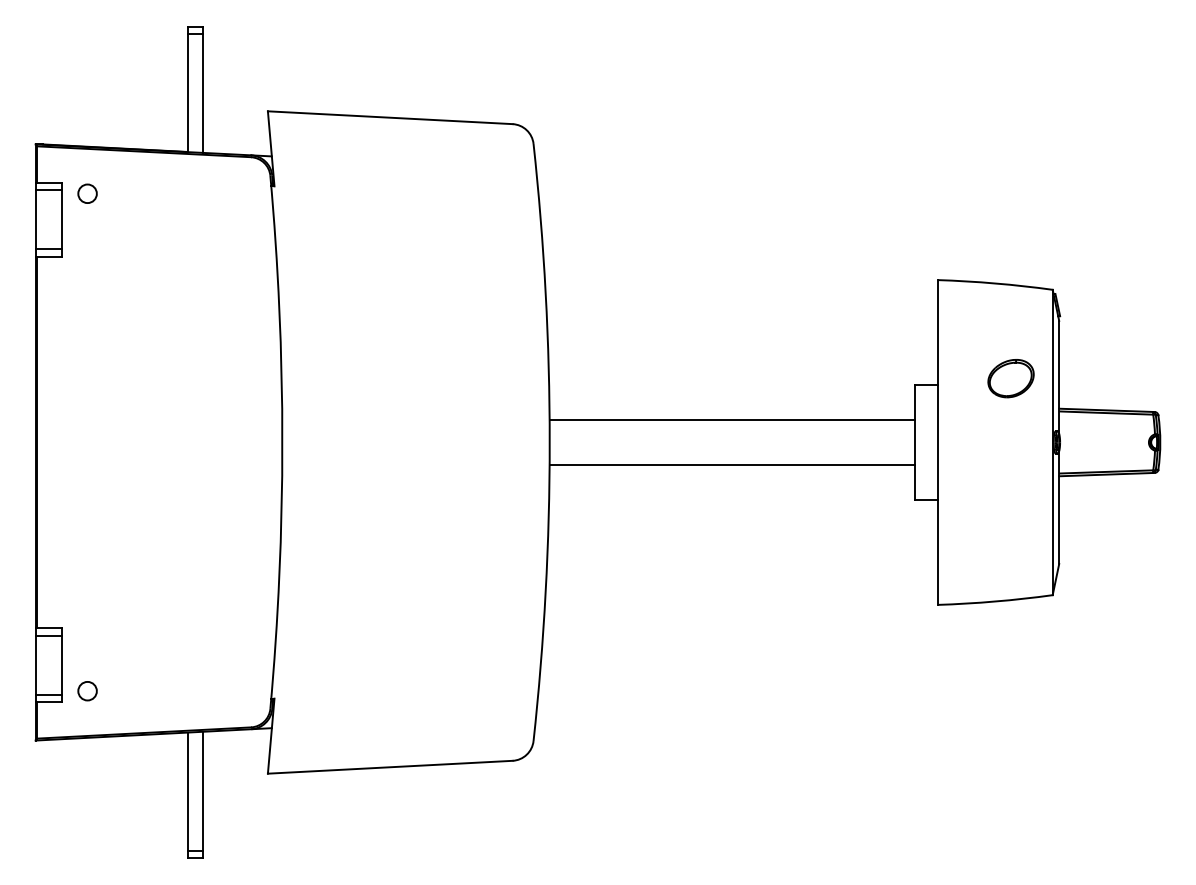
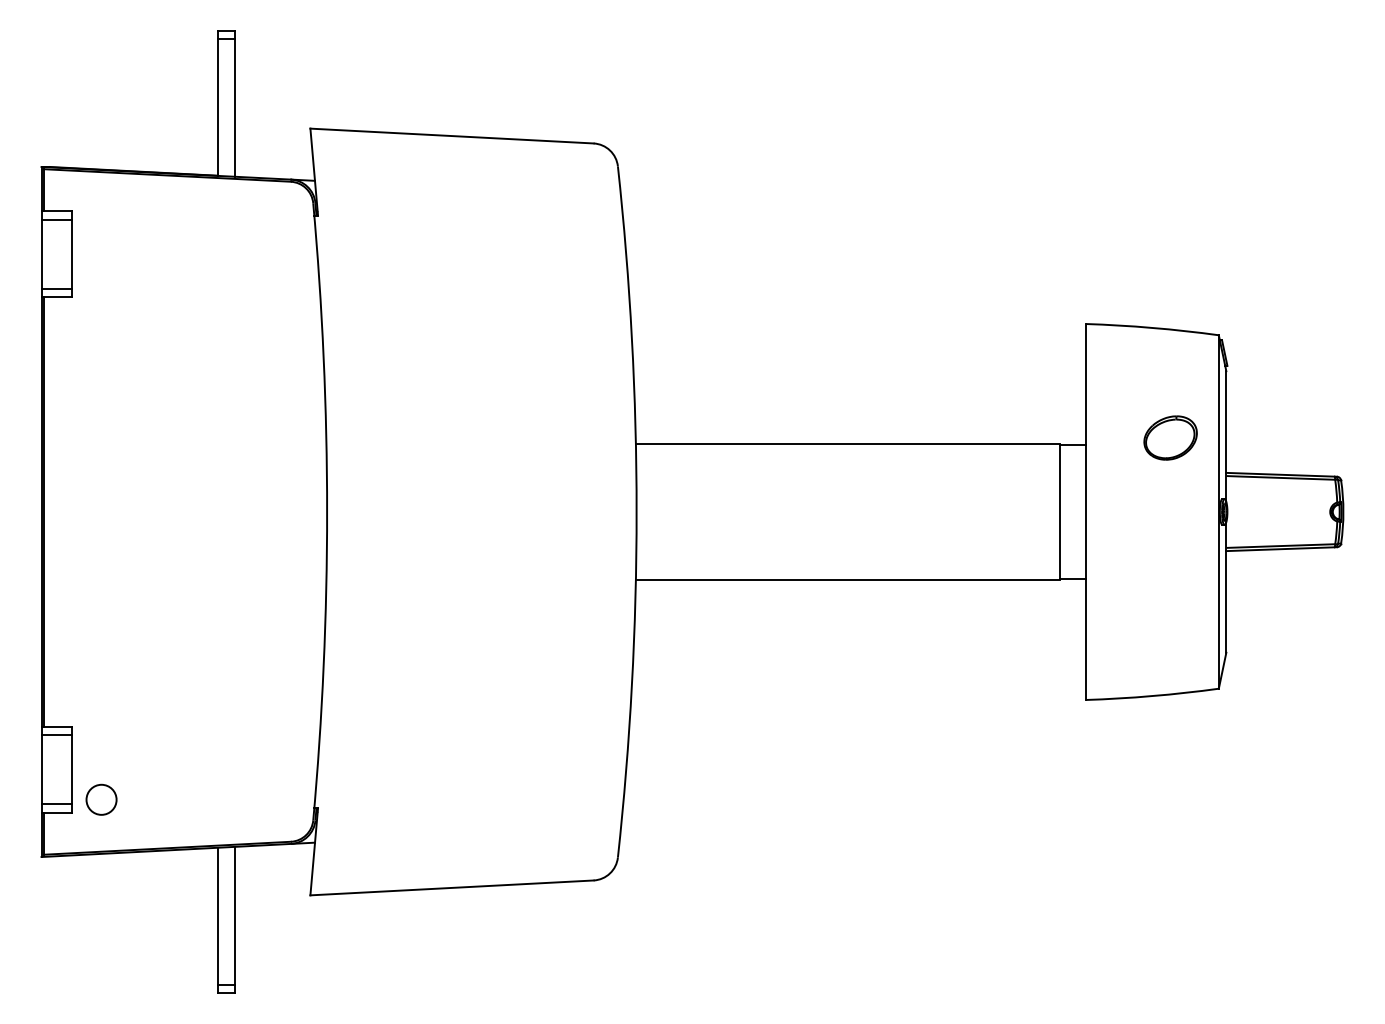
circle: (87, 193) -> (101, 223), removed
line: (731, 420) -> (847, 444), moved
line: (731, 464) -> (847, 579), moved
circle: (87, 690) -> (101, 799), size x1.4

